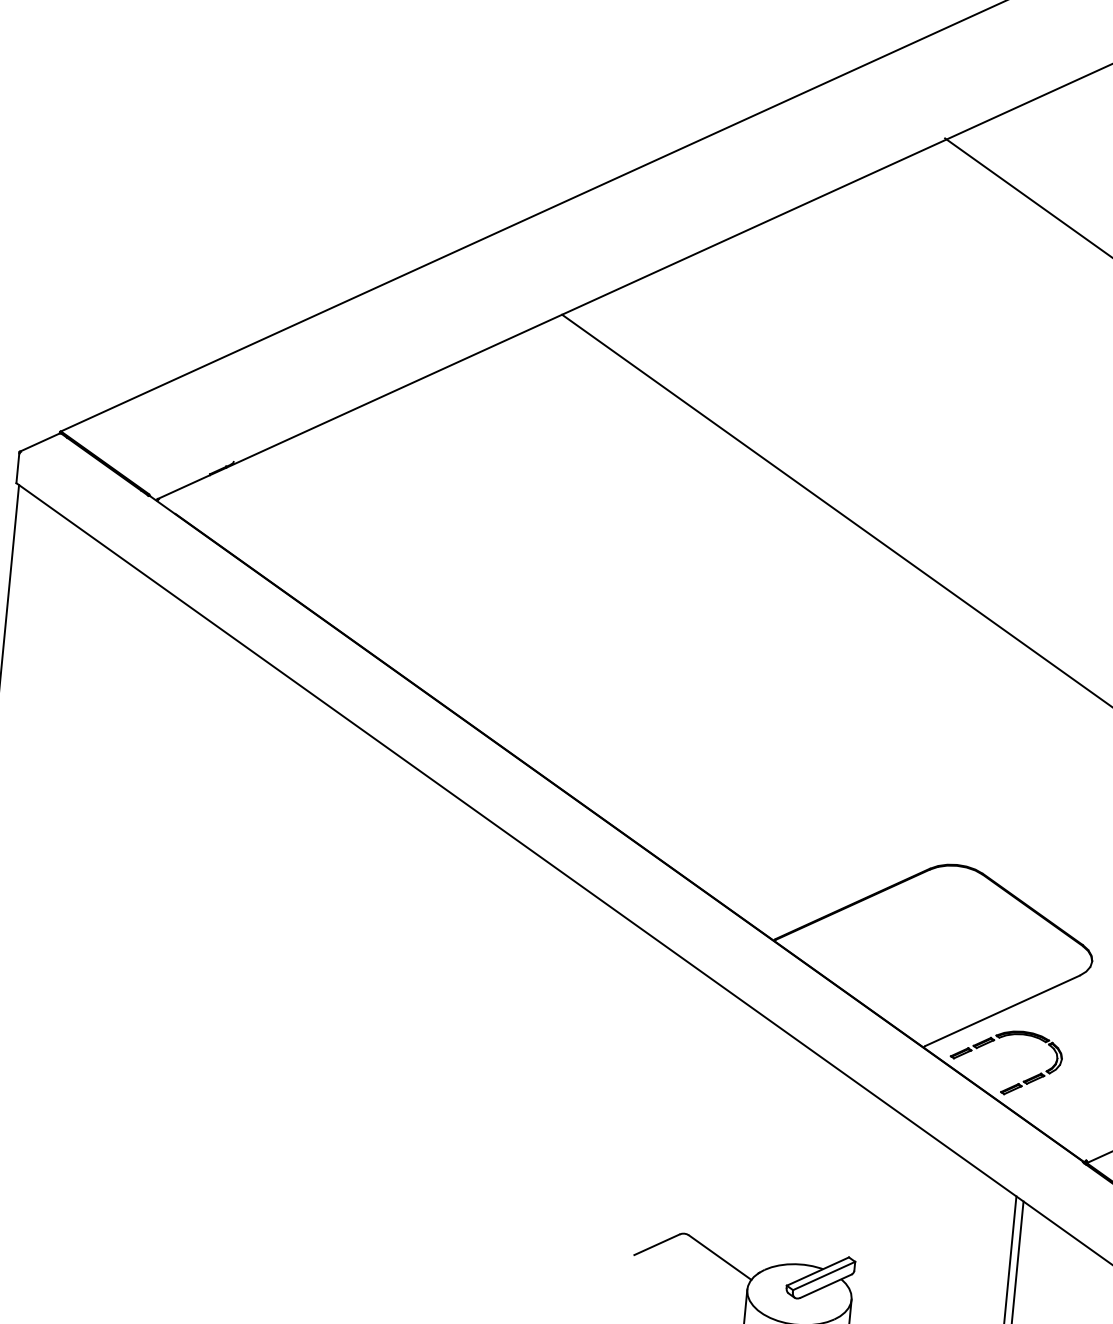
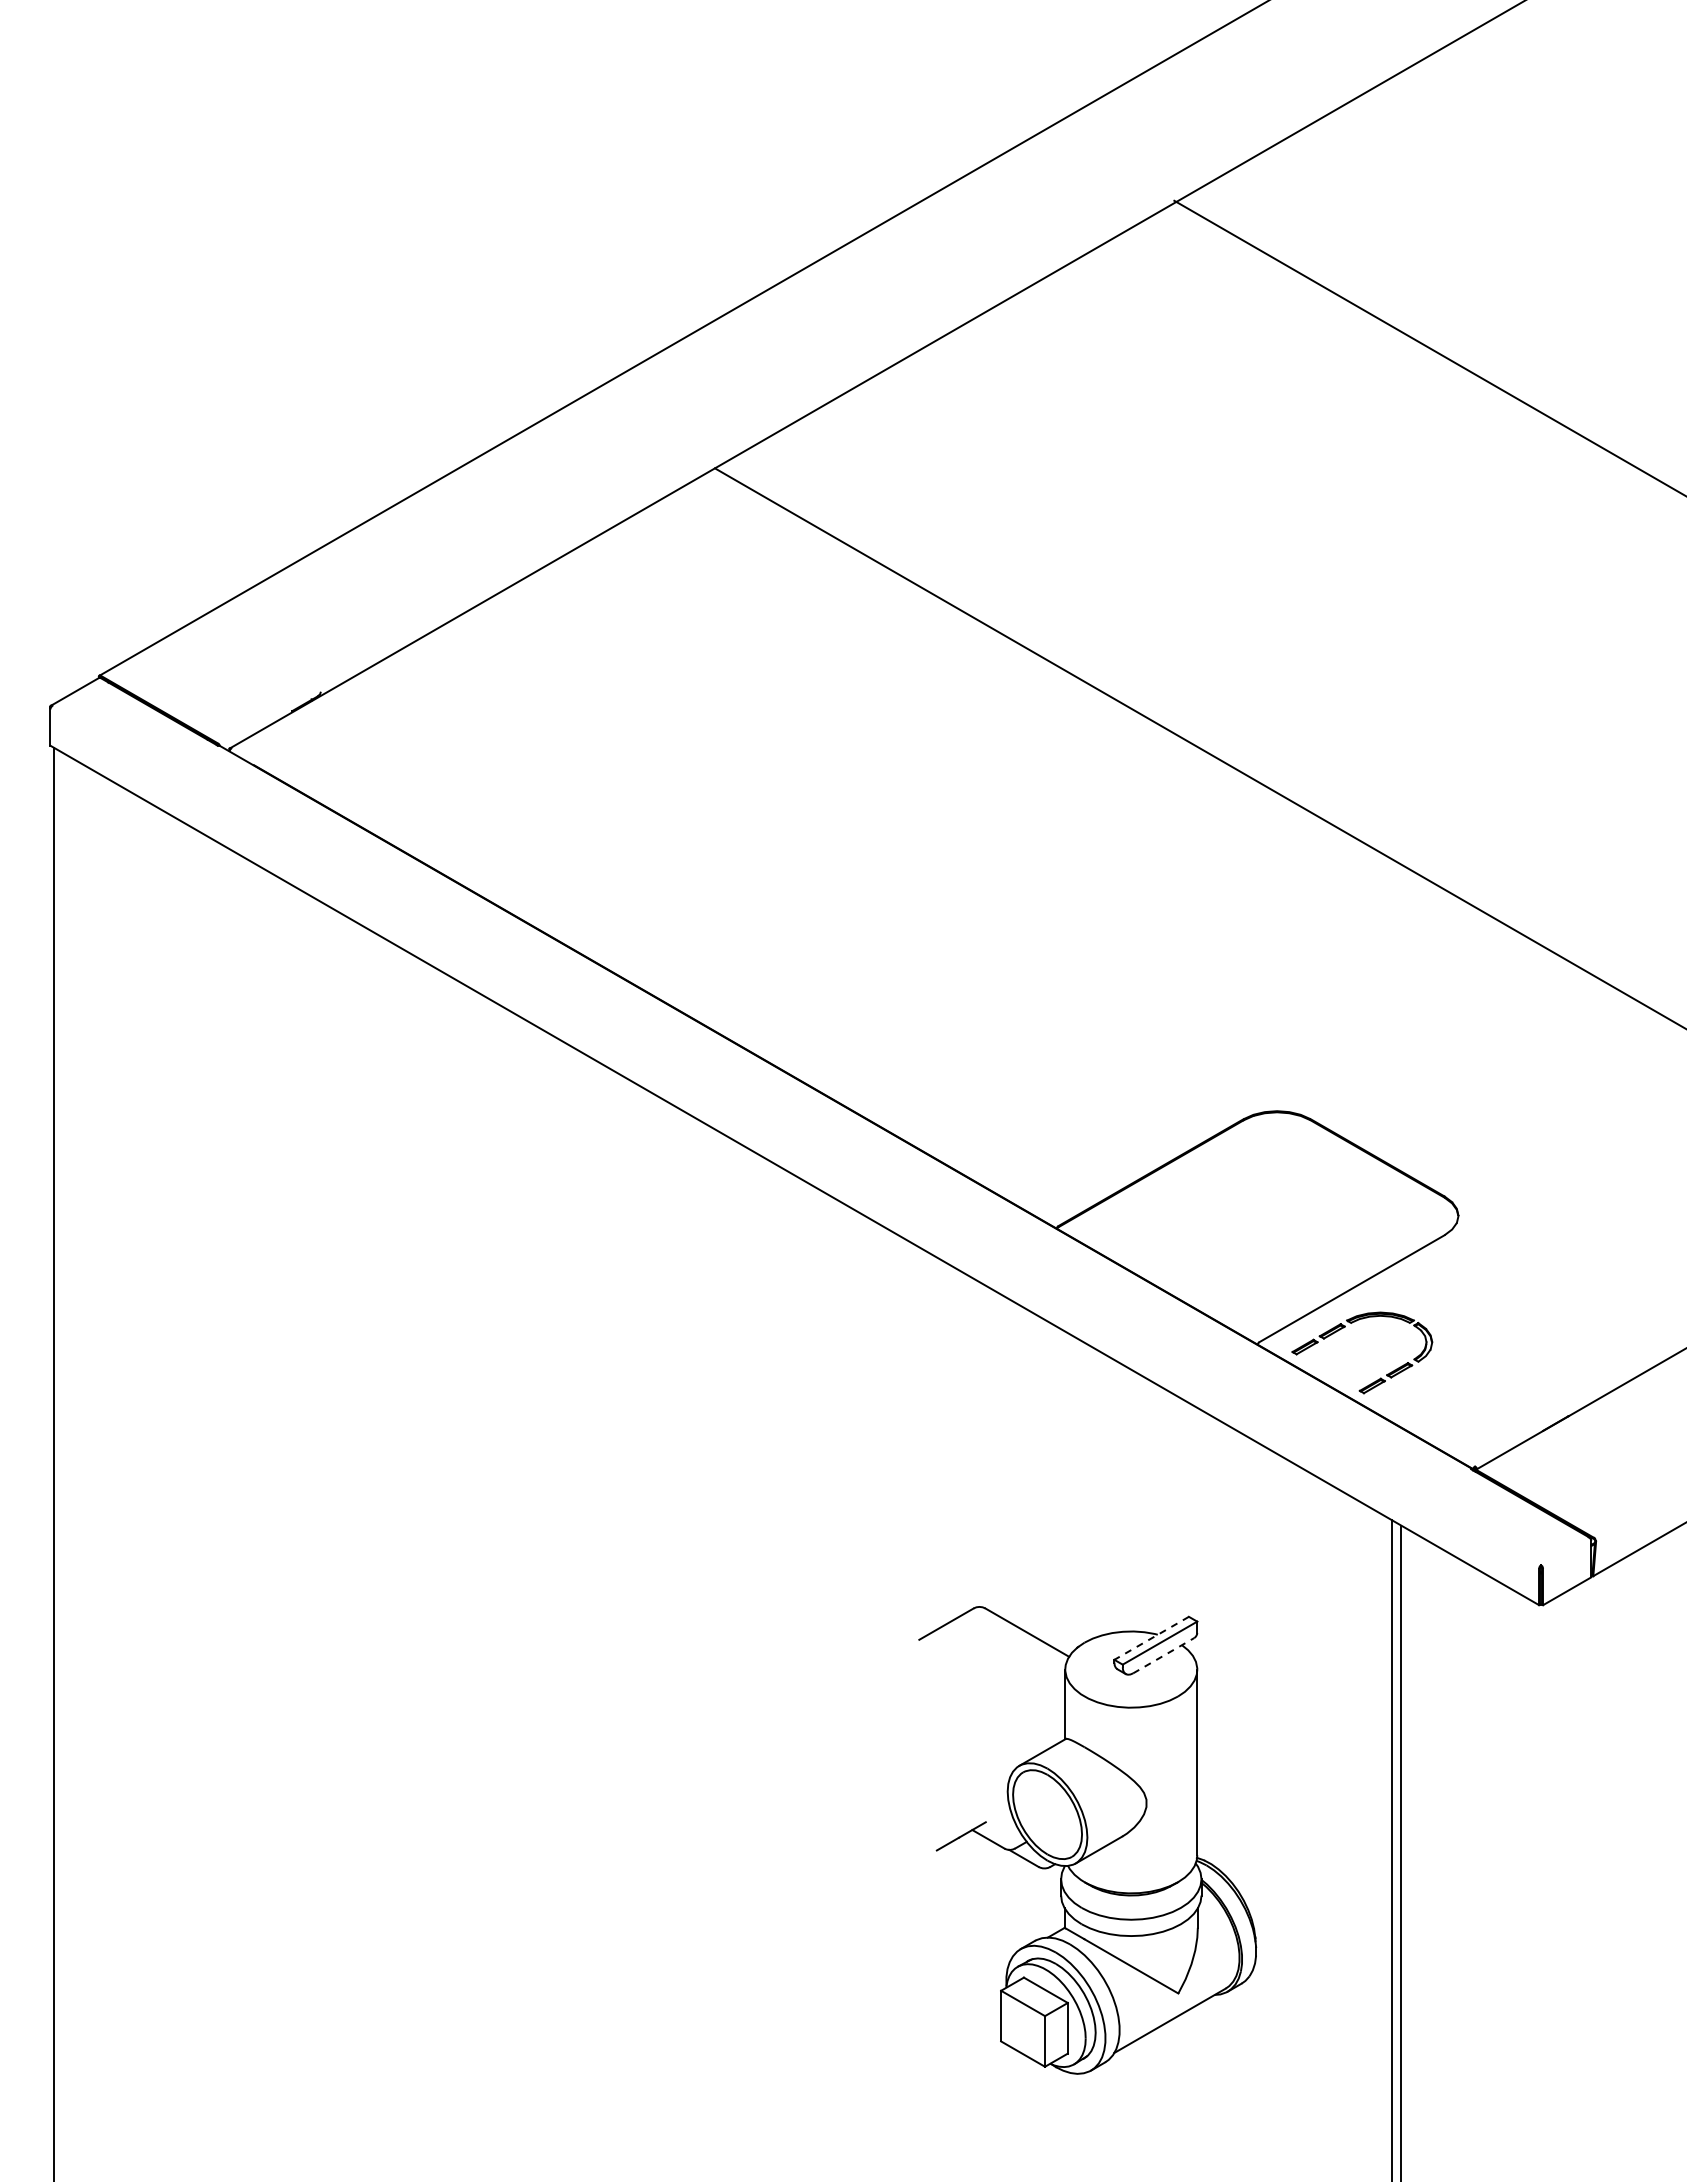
line: (817, 1271) -> (1151, 1638), solid -> dashed
line: (826, 1286) -> (1164, 1655), solid -> dashed

